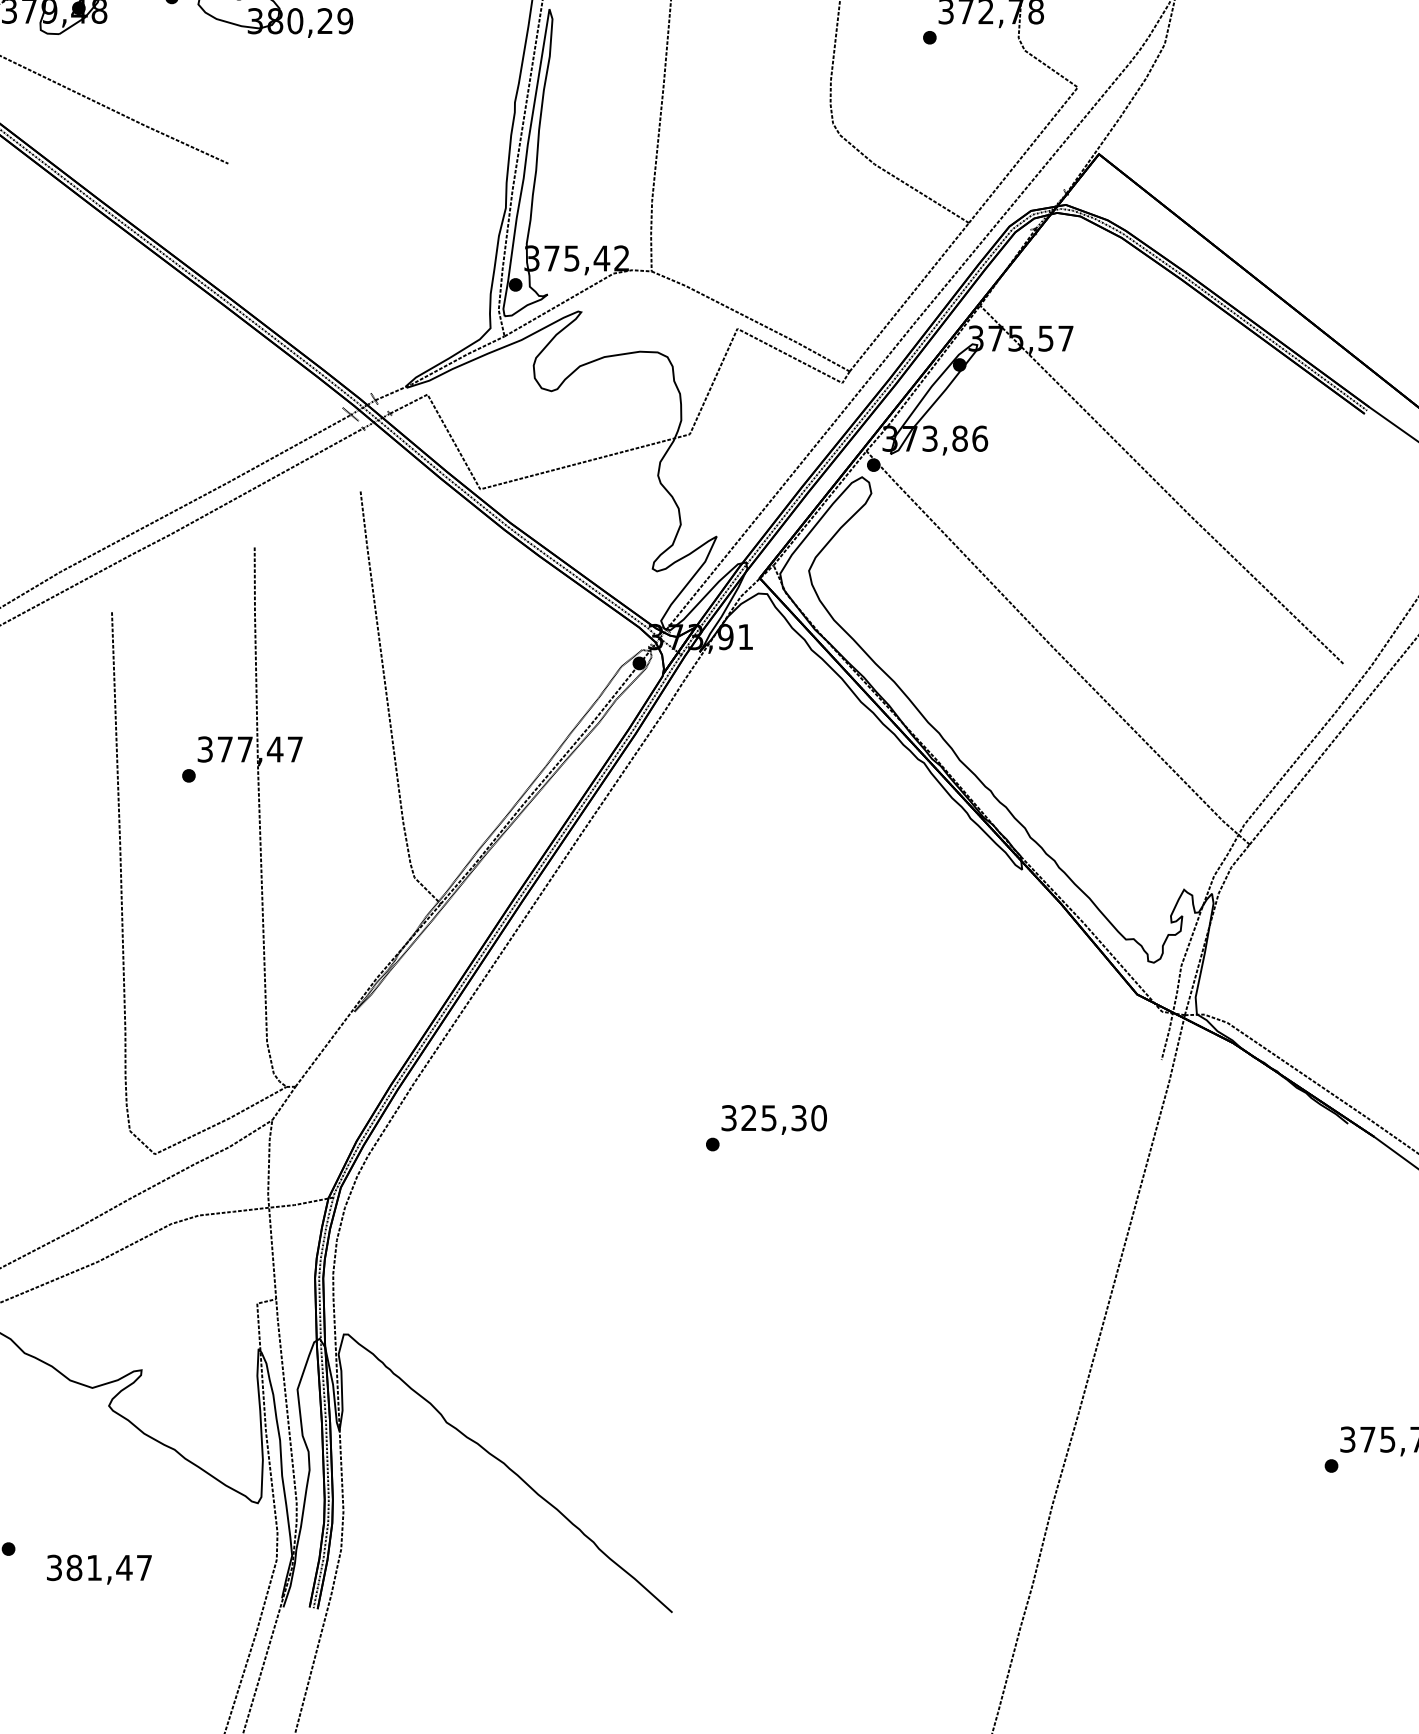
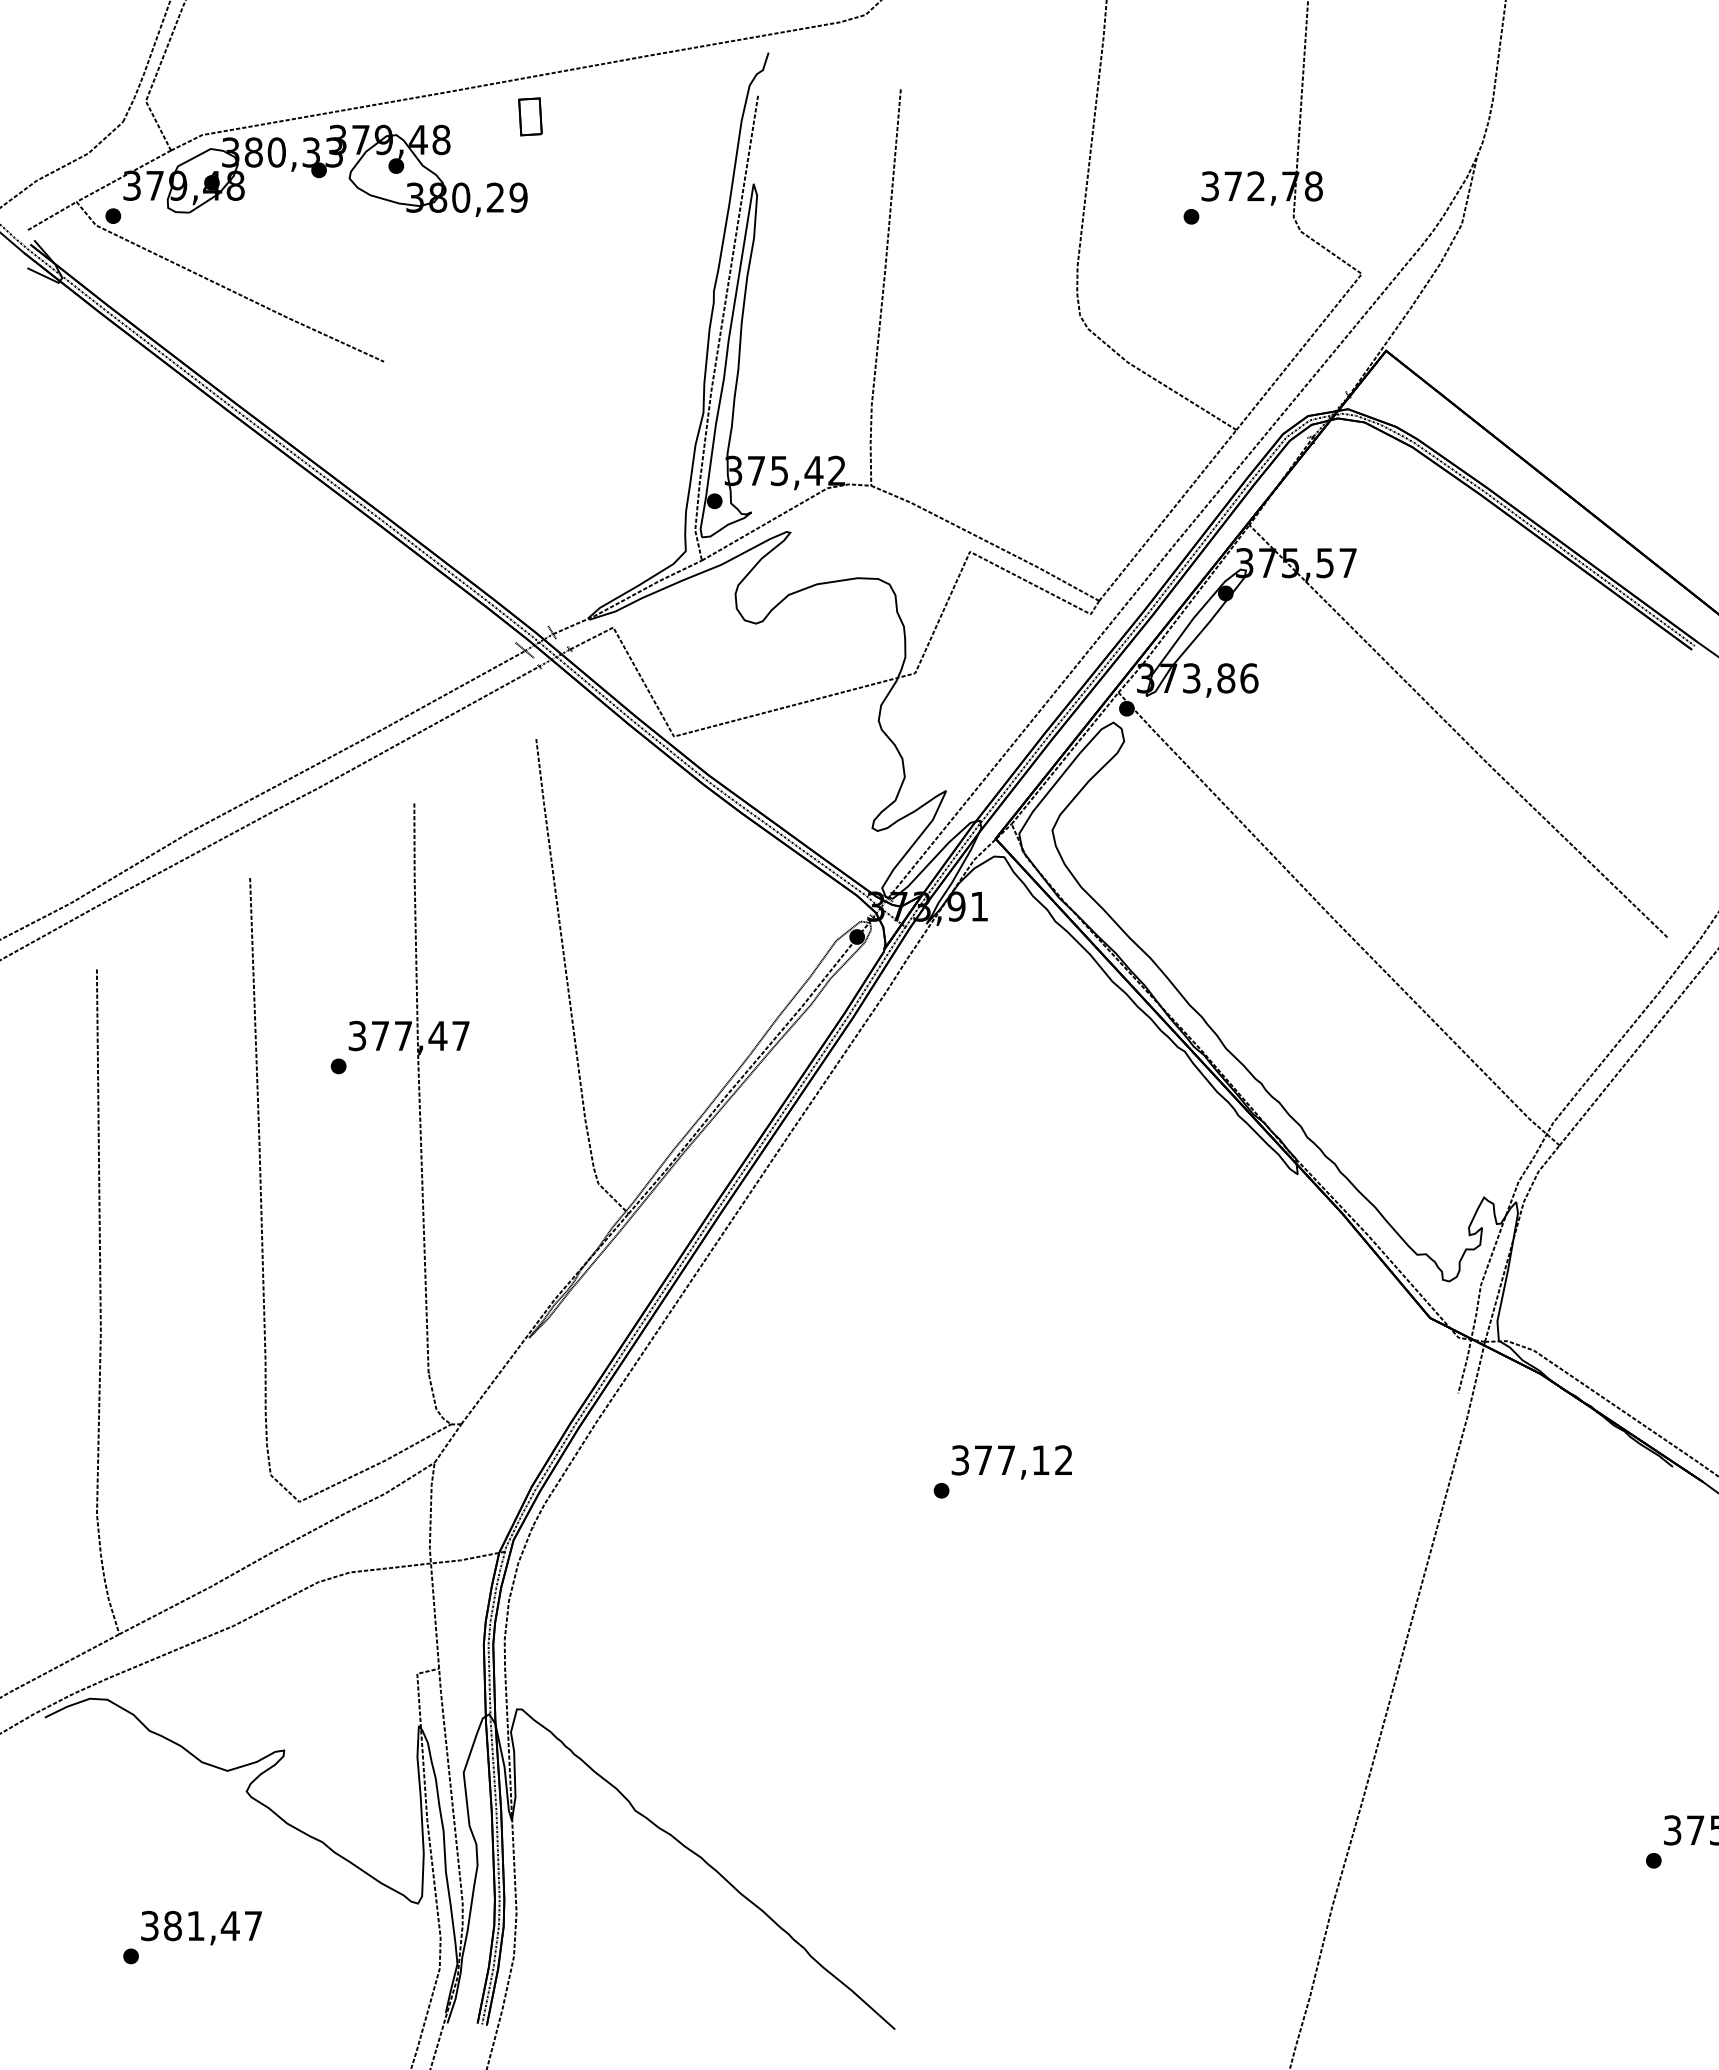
text: (783, 1118) -> (1023, 1460), 325,30 -> 377,12
text: (99, 1569) -> (201, 1927), moved

